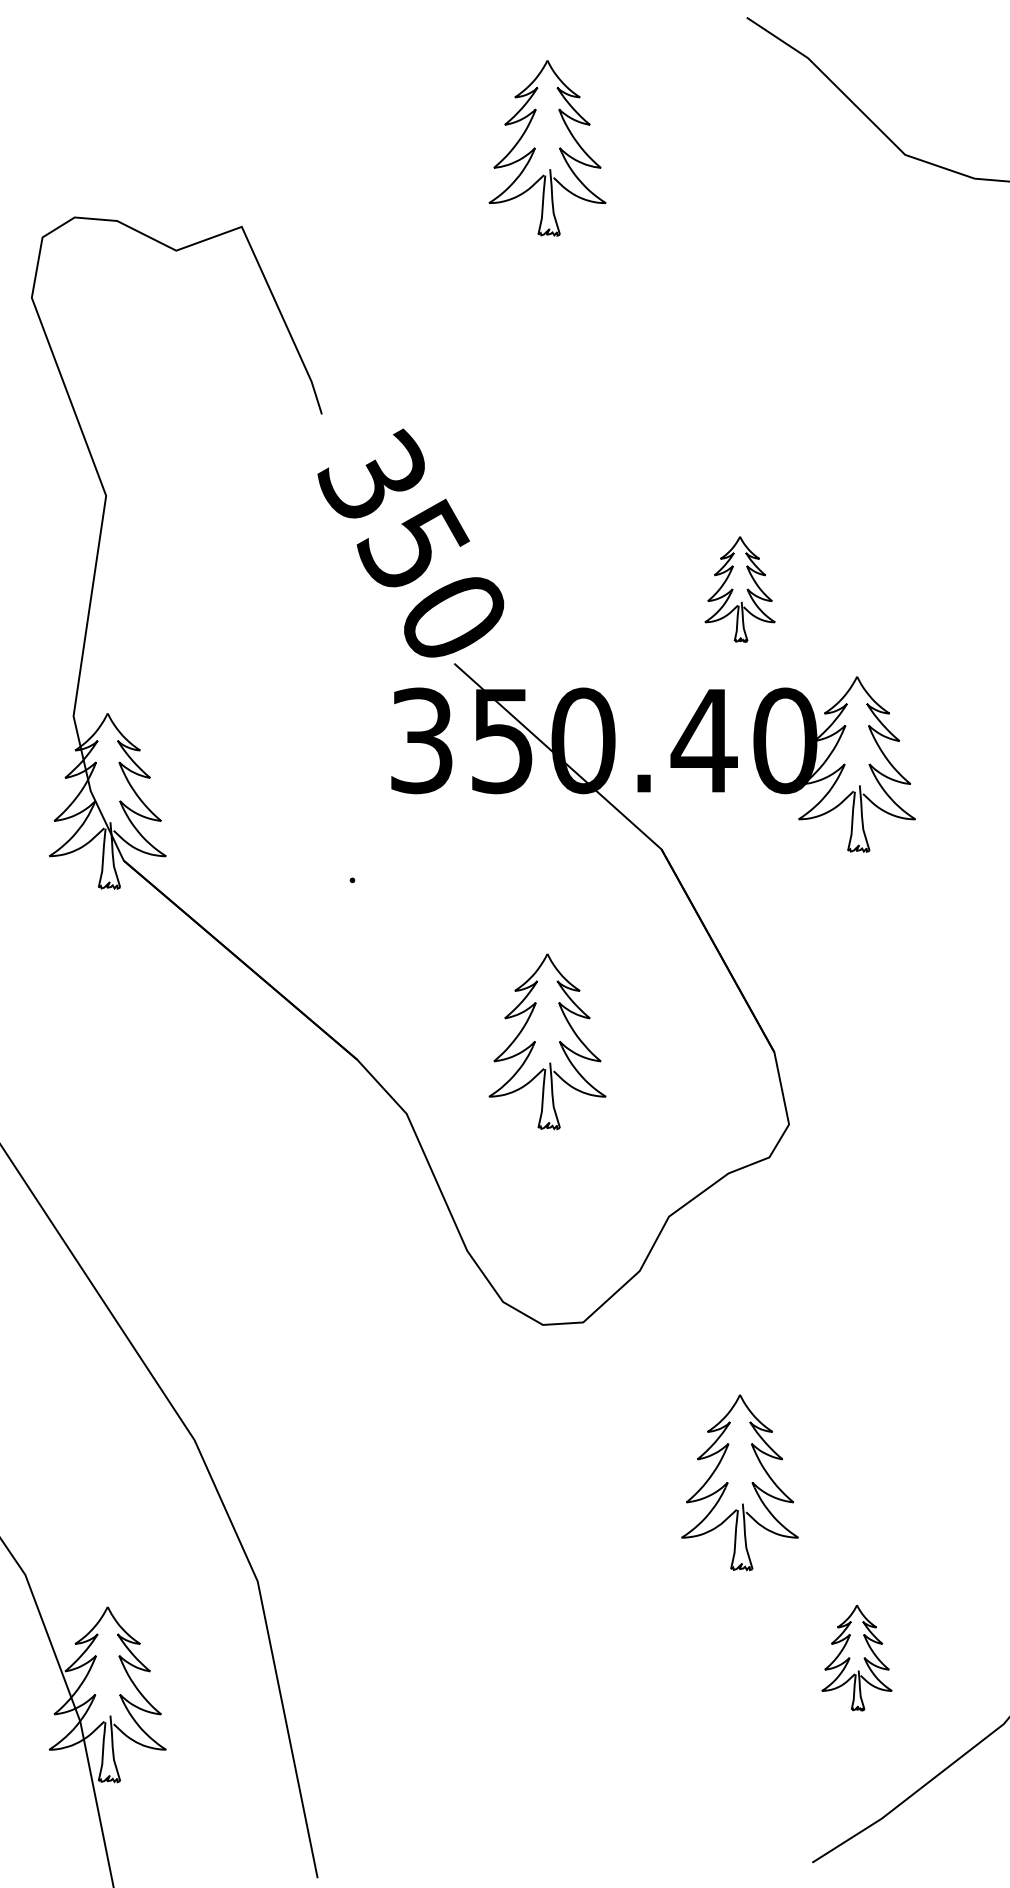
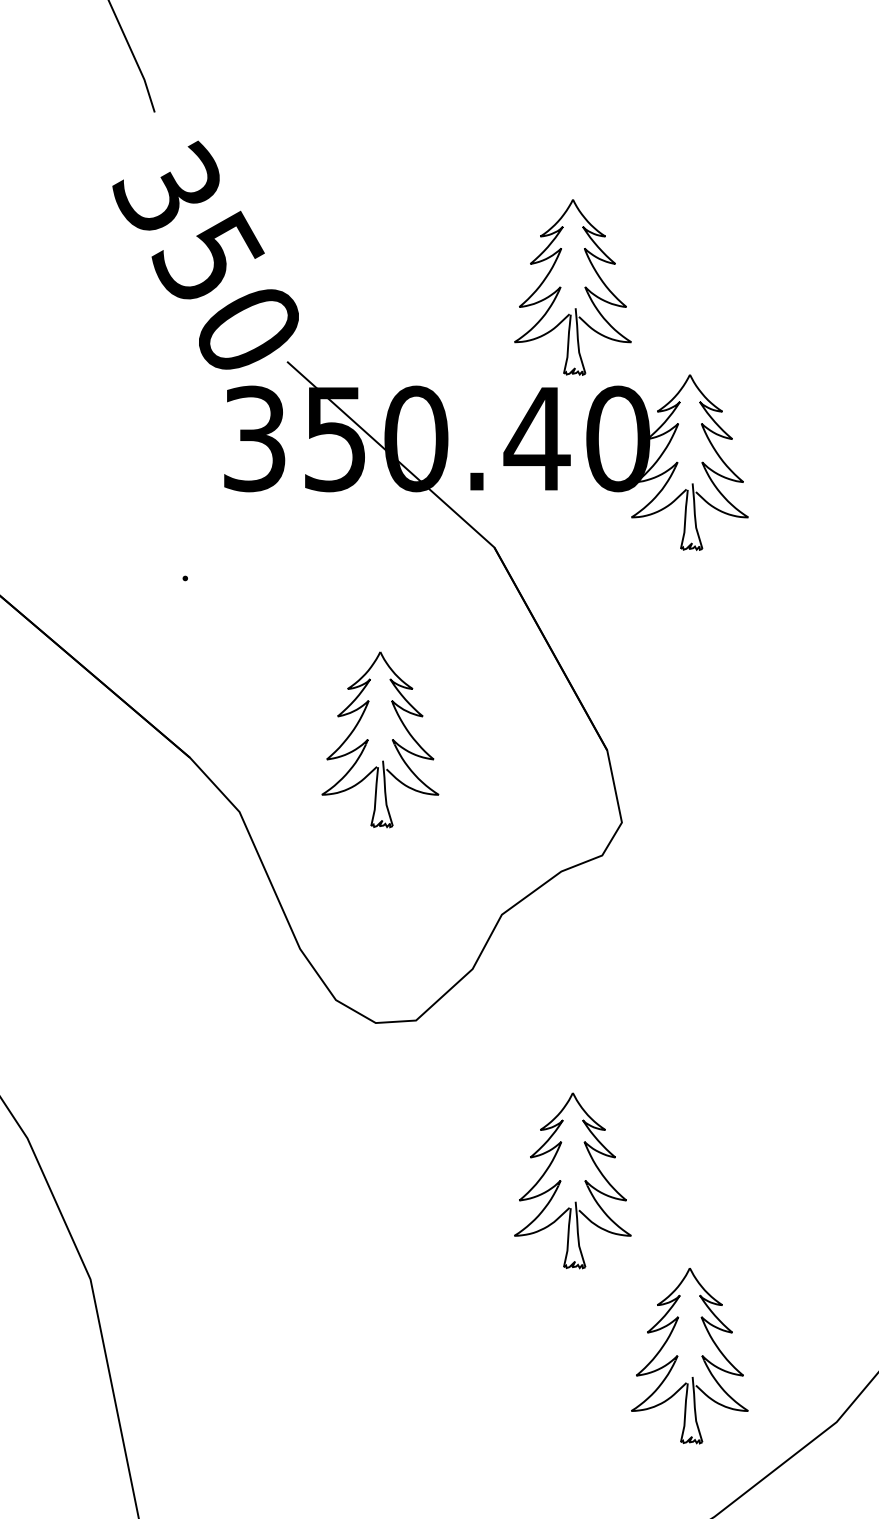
text: (410, 542) -> (205, 254), moved
part: (739, 589) -> (572, 287), size x1.67
part: (856, 1657) -> (689, 1355), size x1.67

